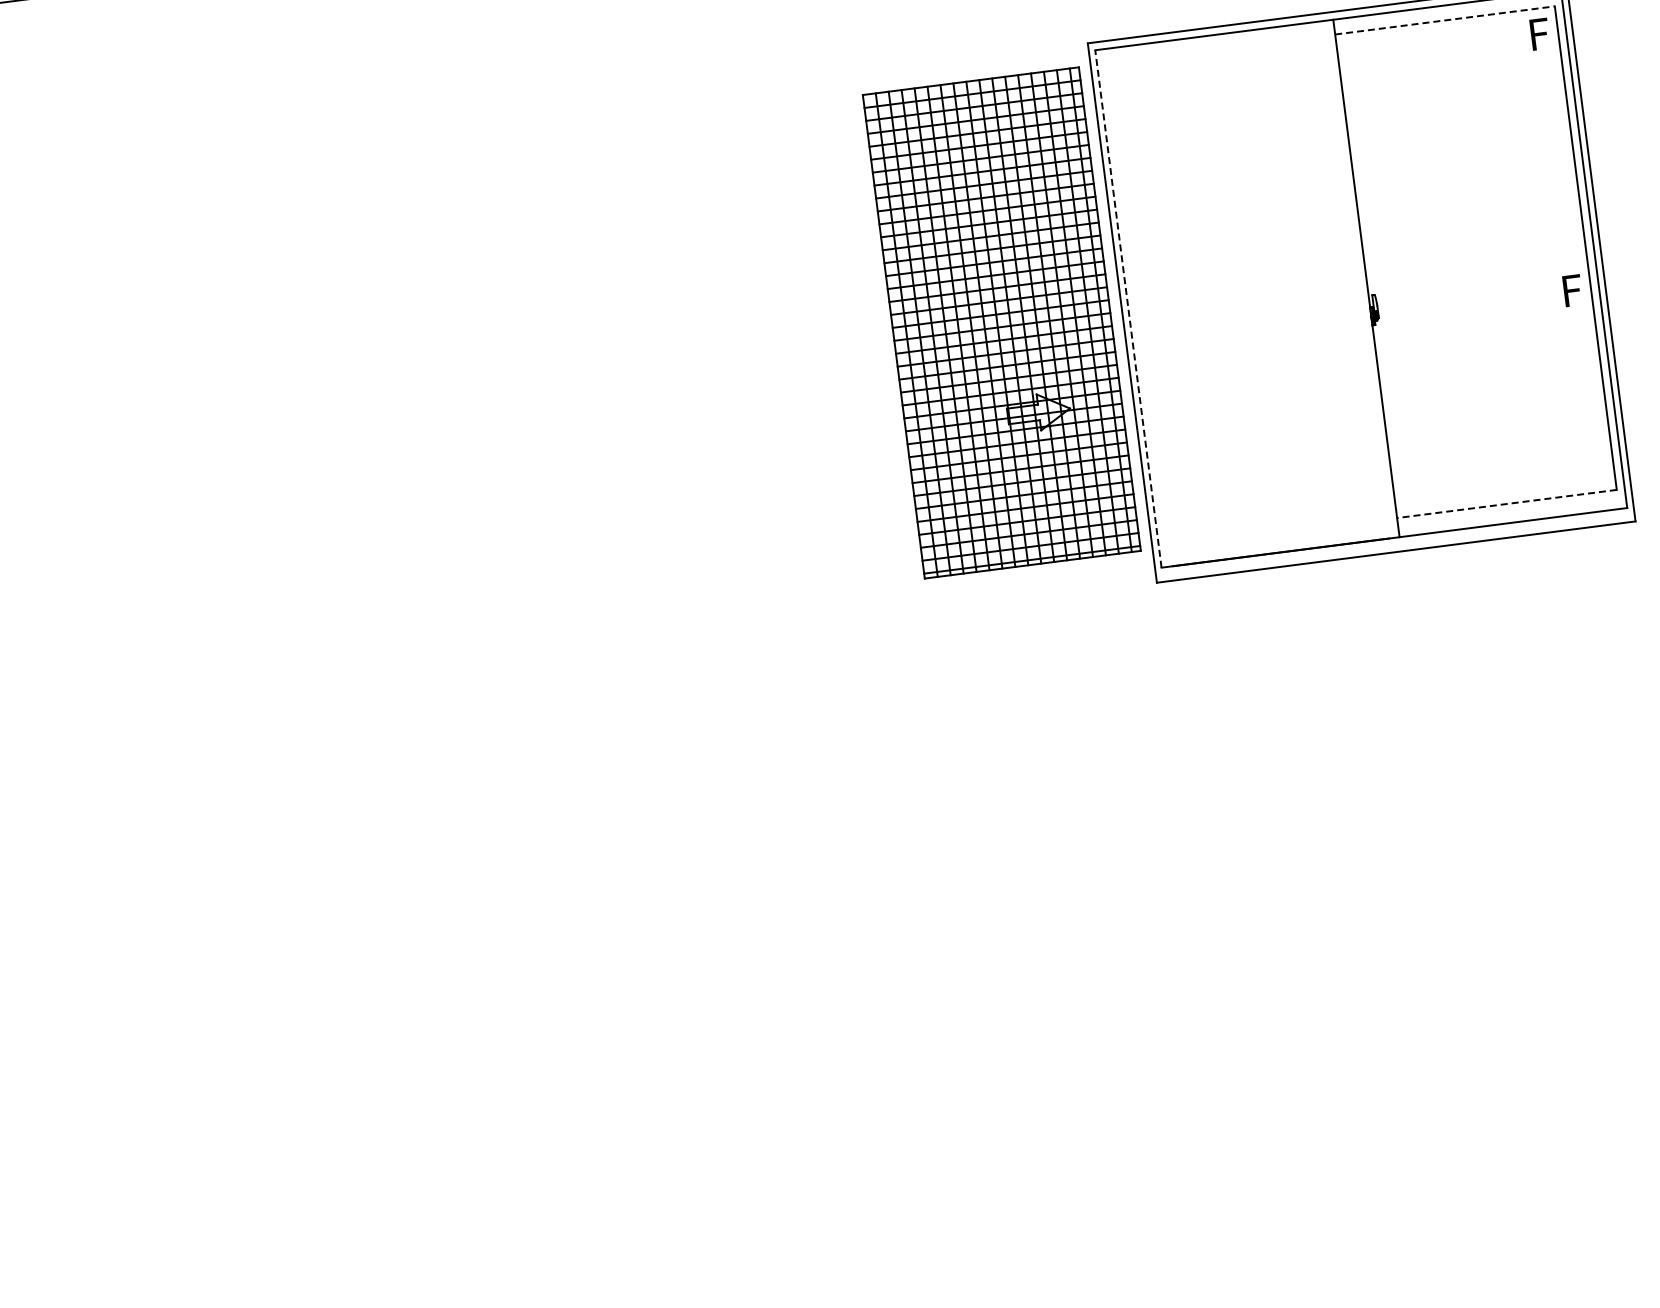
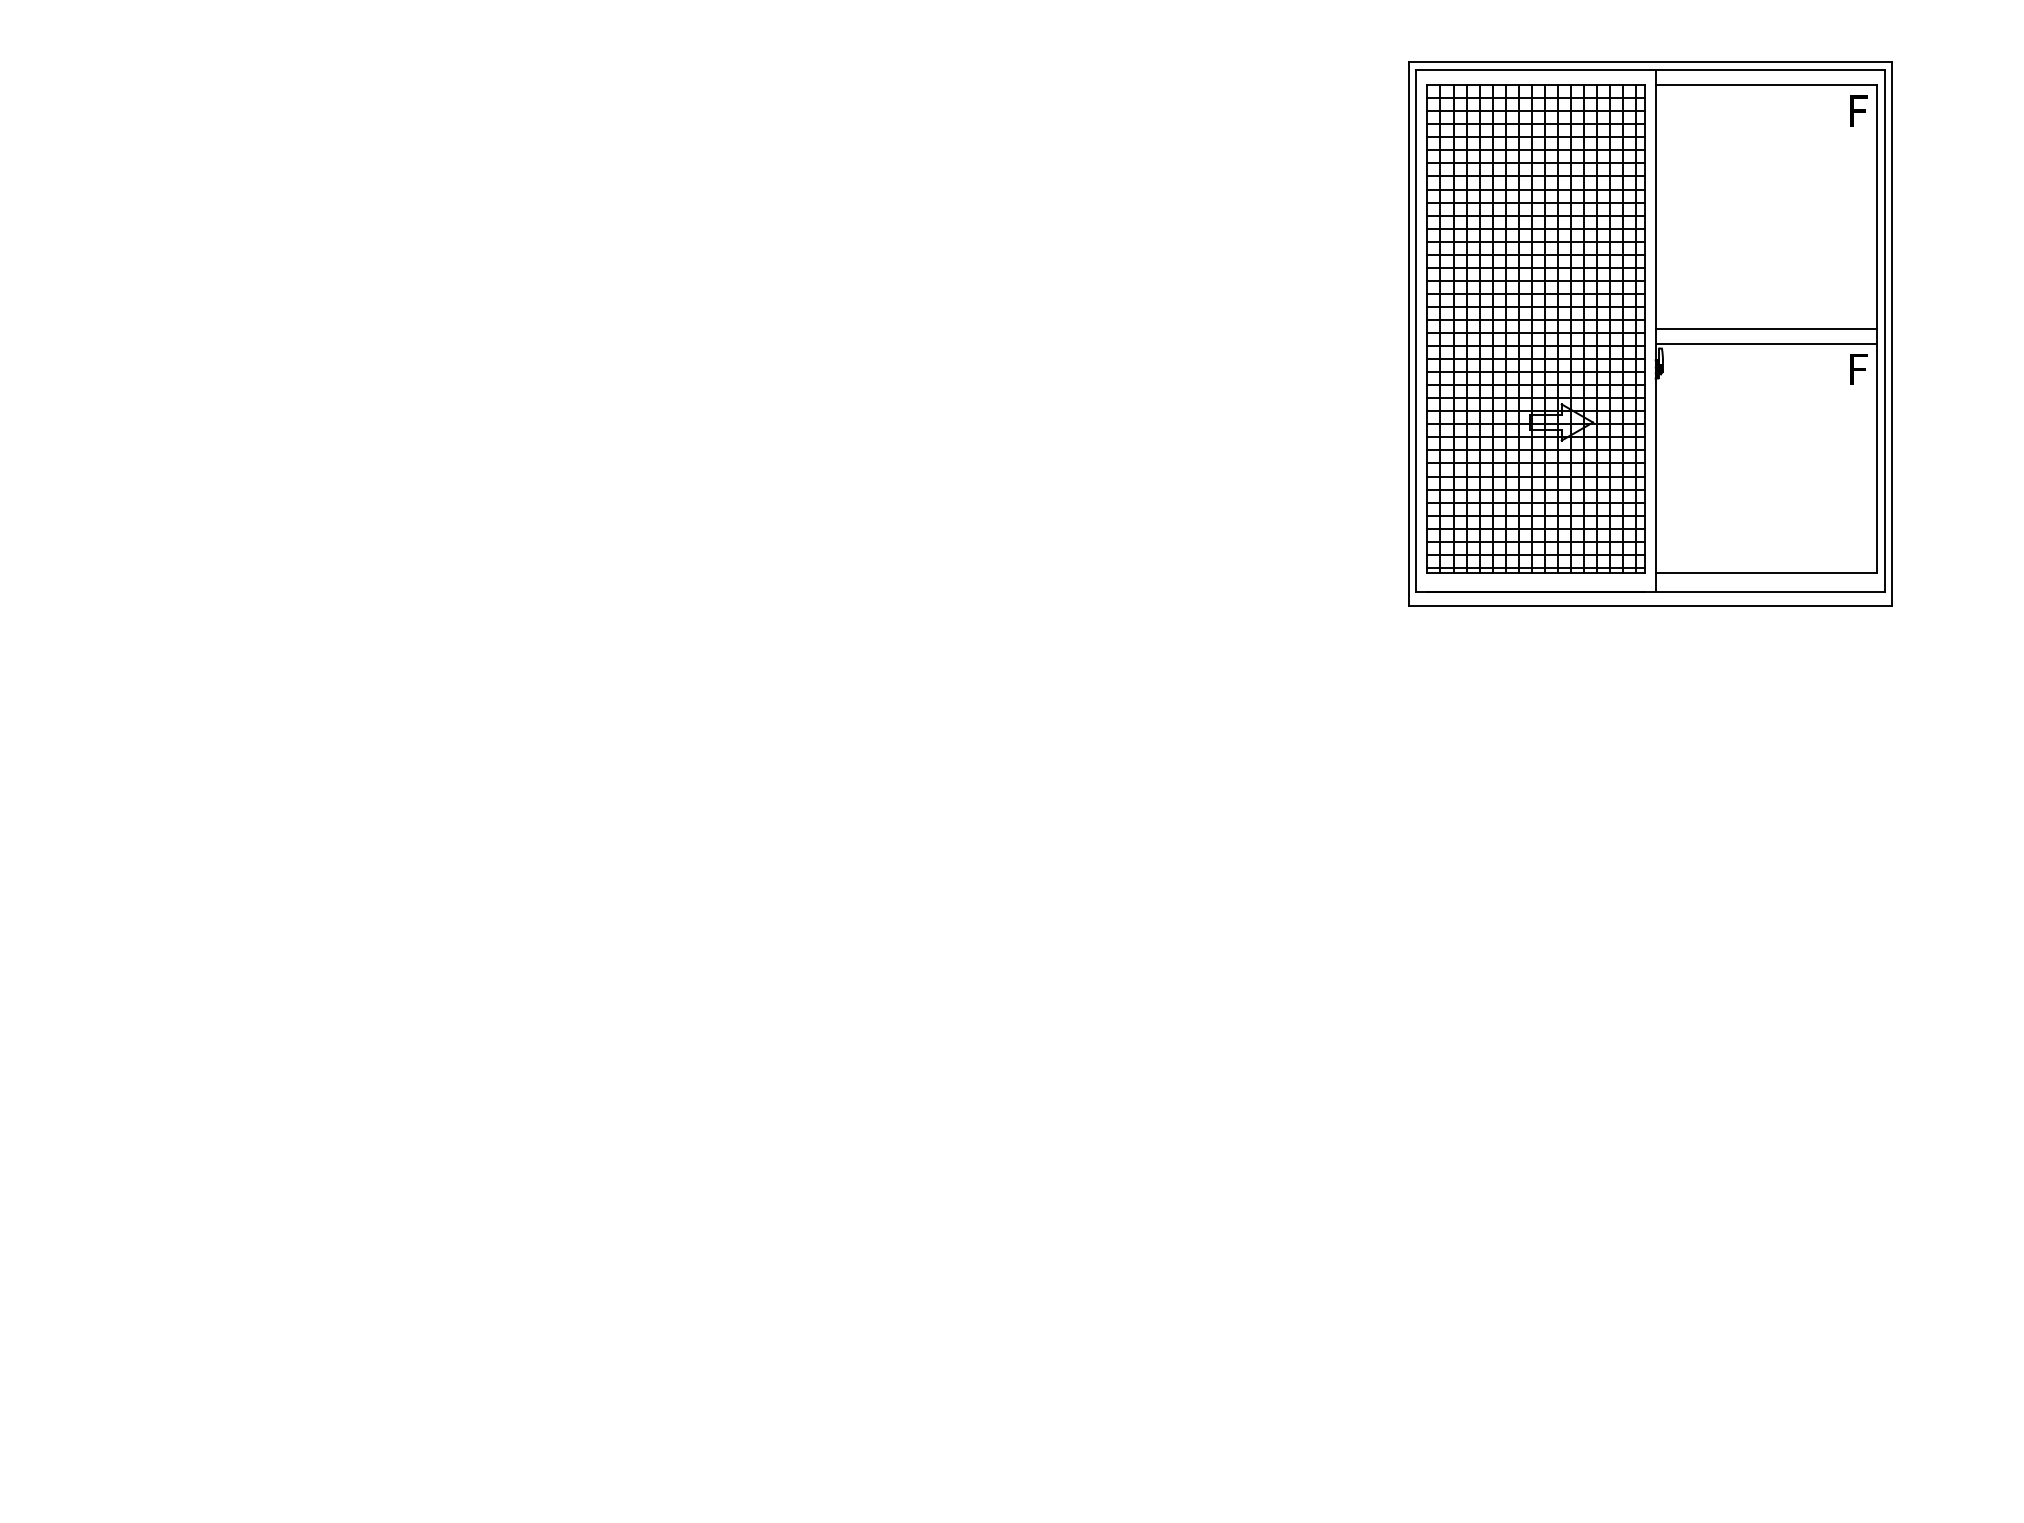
line: (1445, 20) -> (1766, 85), dashed -> solid
line: (1476, 261) -> (1766, 328), added
line: (1478, 277) -> (1766, 344), added
line: (1128, 309) -> (1415, 331), dashed -> solid
part: (1000, 322) -> (1535, 328), moved
line: (1507, 503) -> (1766, 572), dashed -> solid

